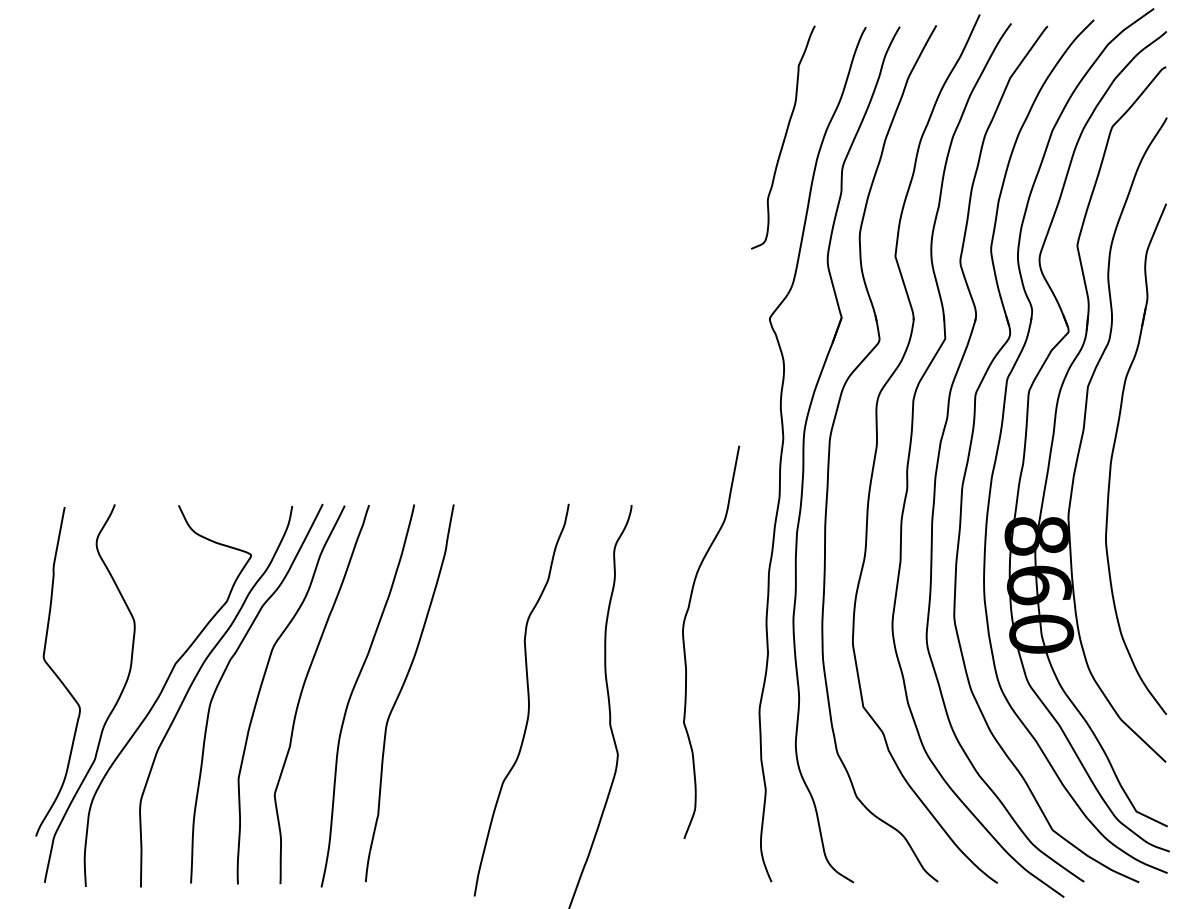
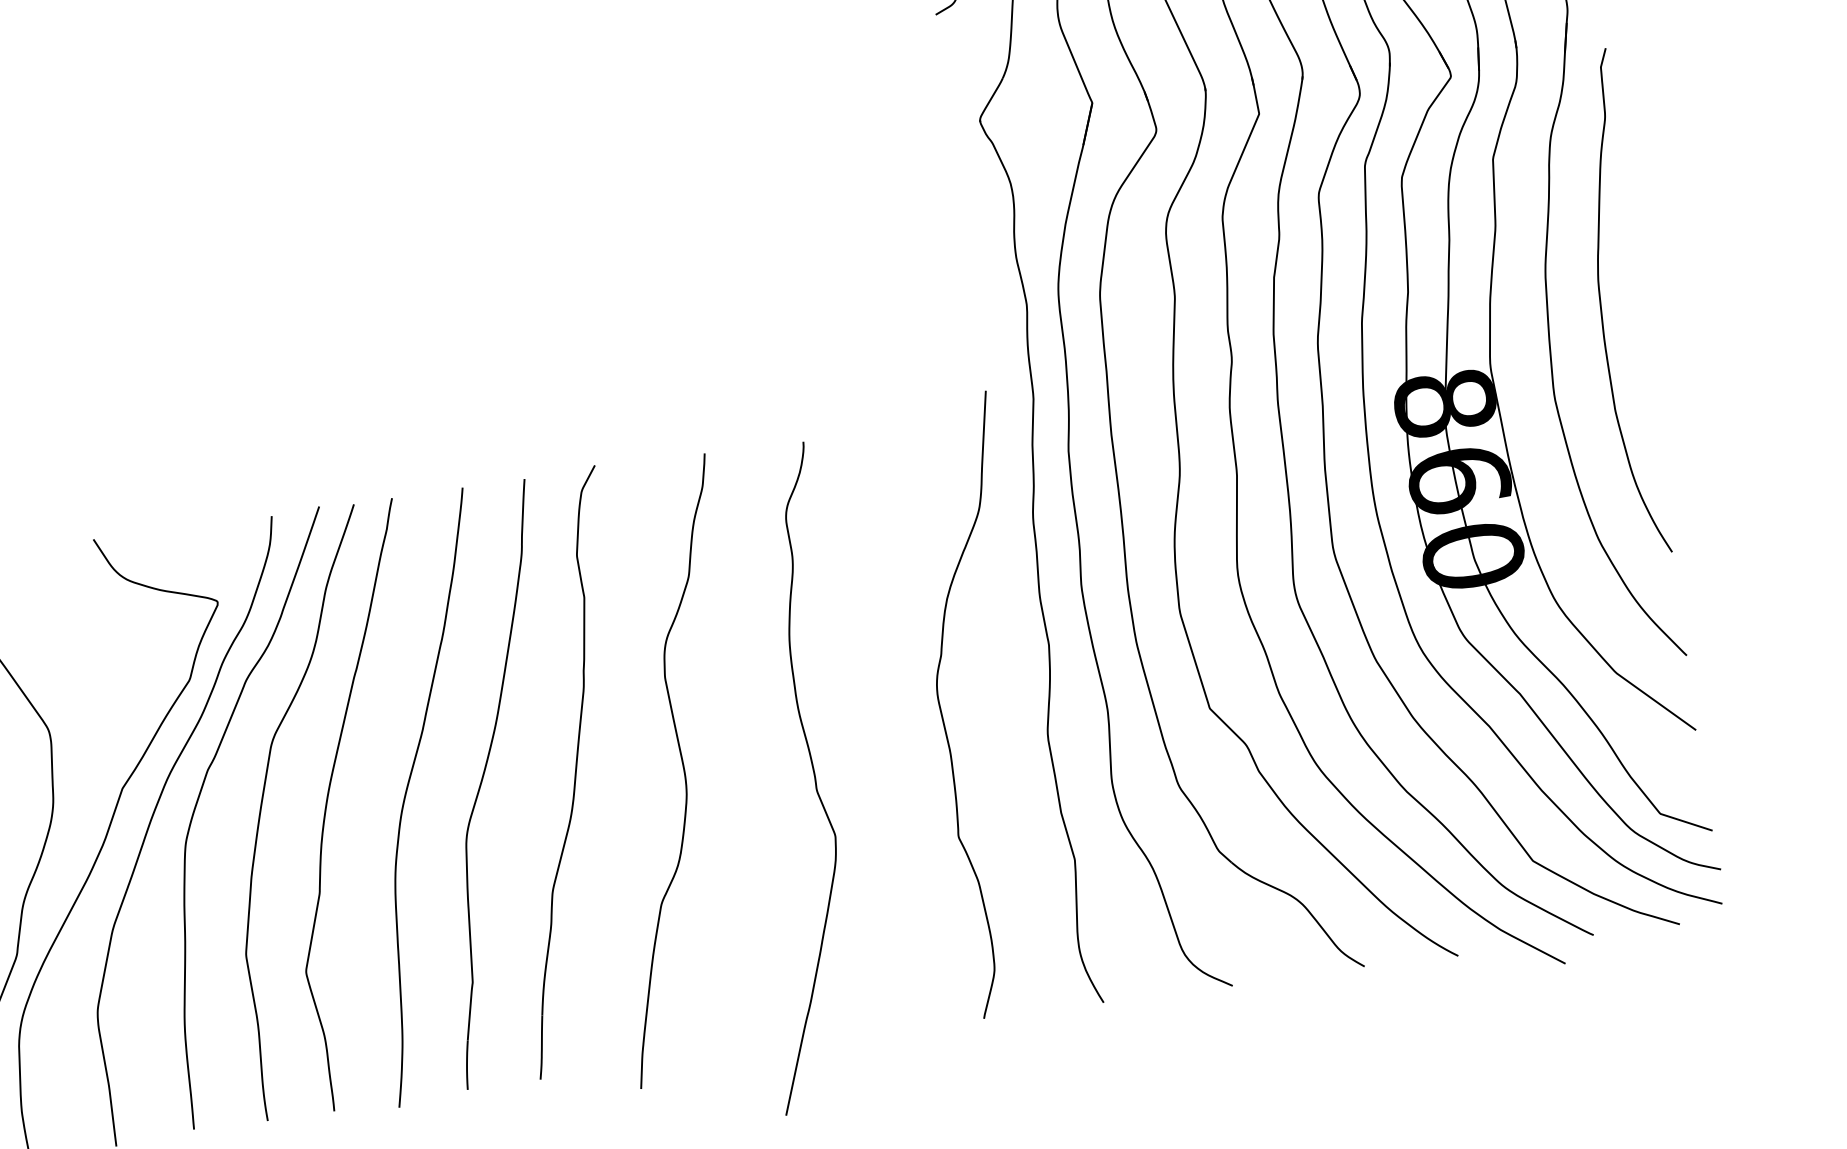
curve: (1143, 487) -> (1601, 304), added
curve: (685, 648) -> (945, 720), moved
part: (455, 691) -> (567, 771), added

